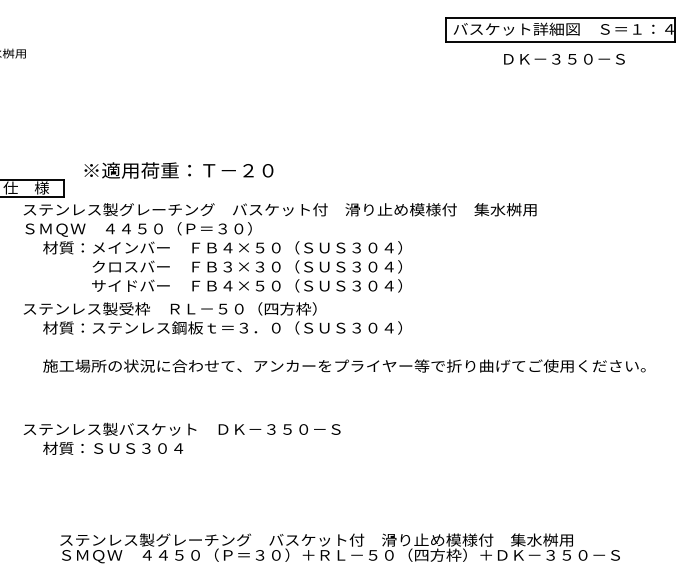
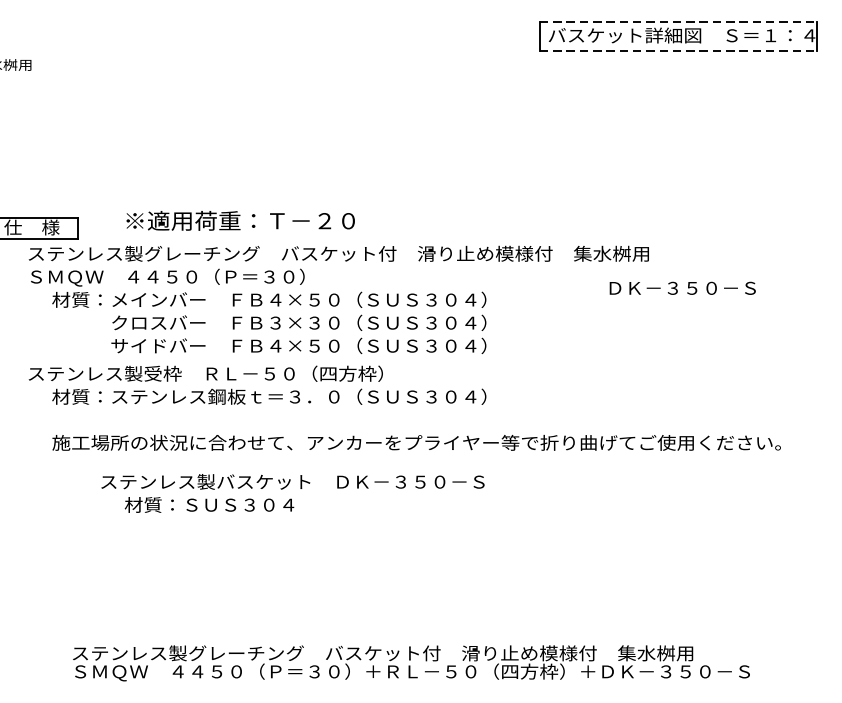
line: (561, 17) -> (679, 21), solid -> dashed
line: (561, 41) -> (679, 50), solid -> dashed
text: (564, 58) -> (682, 287), moved
text: (178, 170) -> (240, 220), moved
text: (181, 438) -> (292, 492), moved

